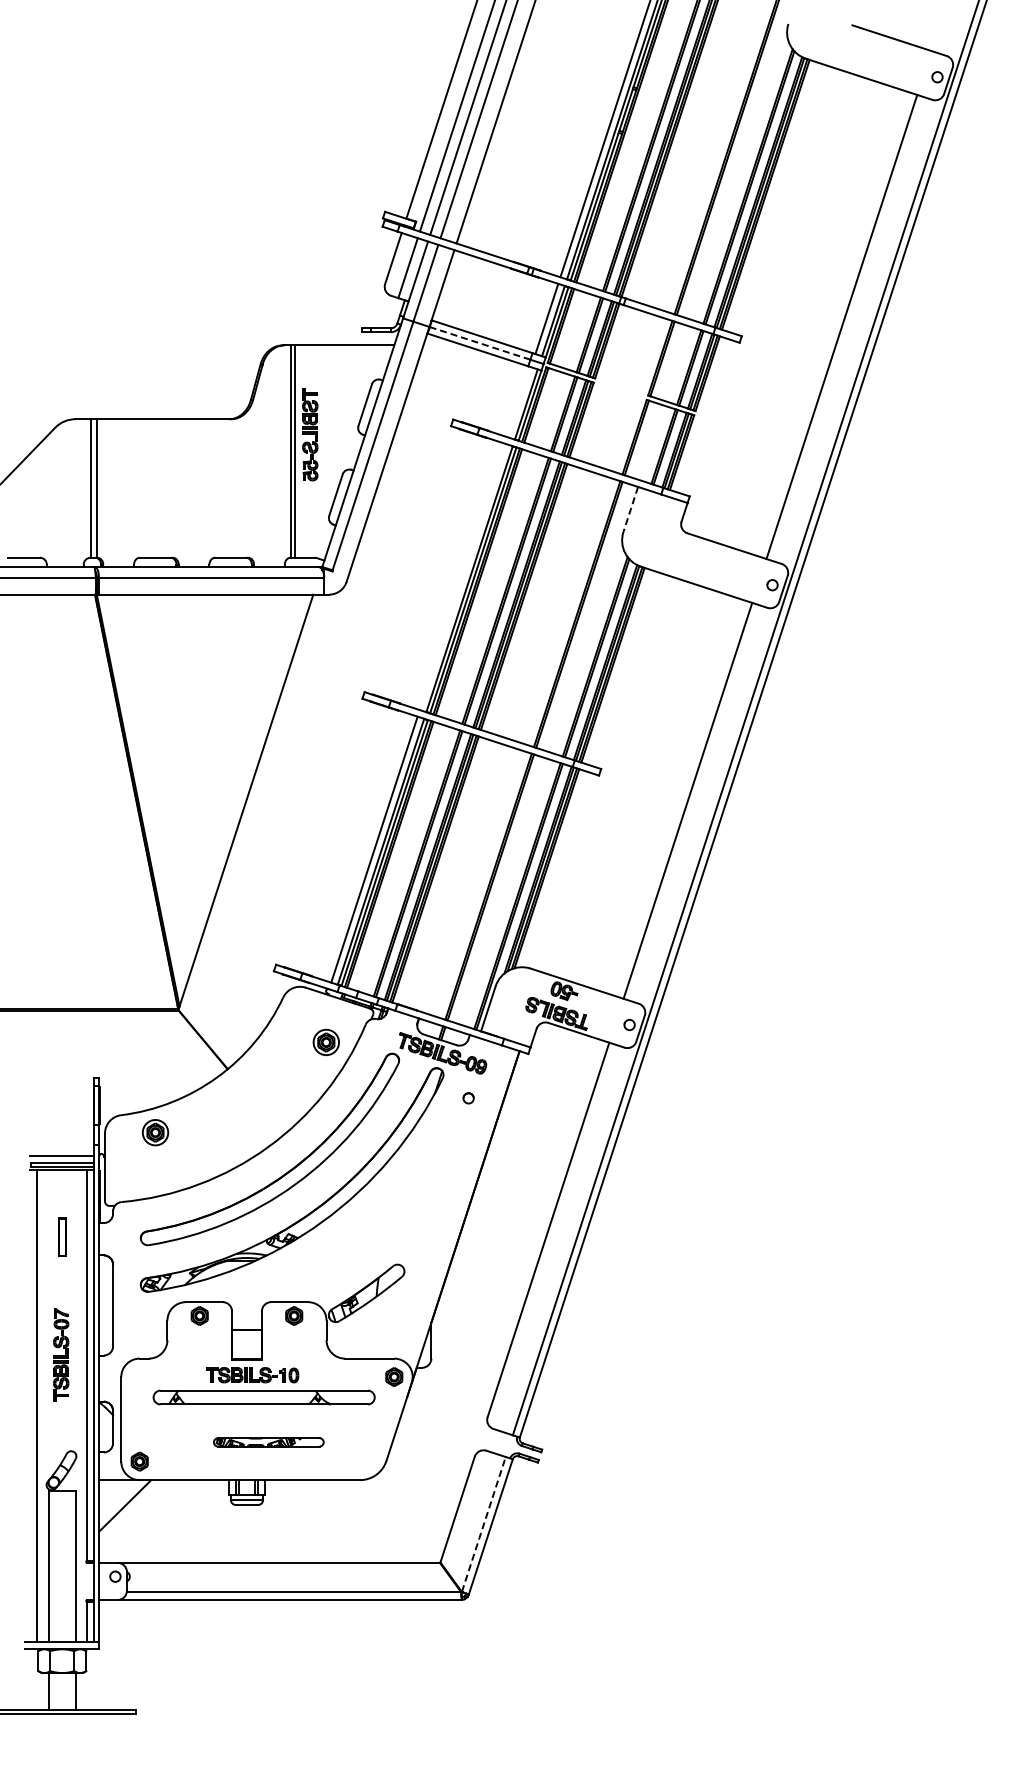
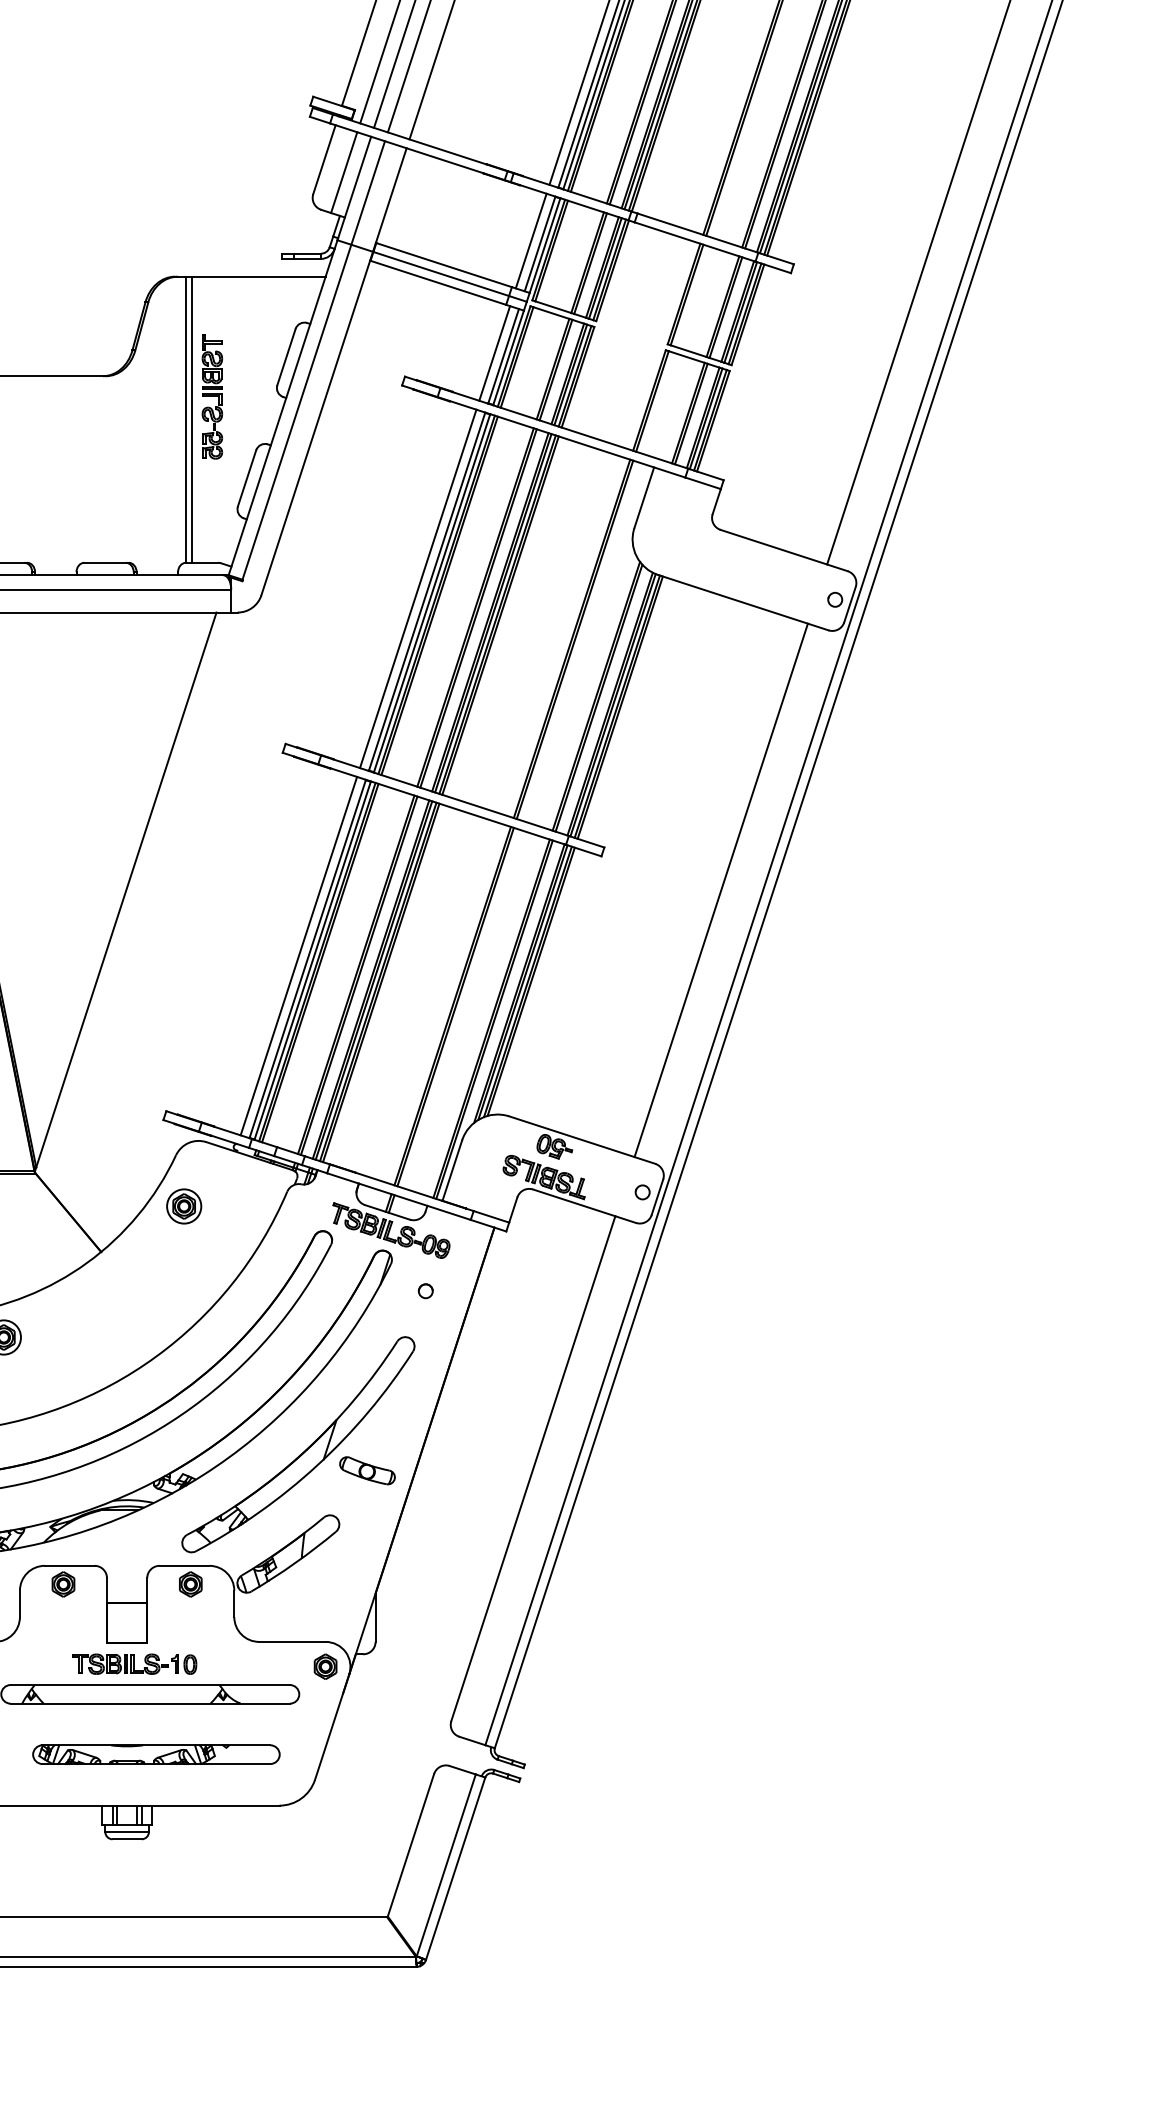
line: (480, 343) -> (441, 274), dashed -> solid
line: (519, 402) -> (494, 353), added
line: (630, 509) -> (643, 497), dashed -> solid
line: (462, 577) -> (417, 589), added
part: (325, 1042) -> (183, 1206), moved
part: (379, 1215) -> (305, 1449), added
part: (268, 1442) -> (156, 1754), size x1.67
line: (483, 1524) -> (445, 1865), dashed -> solid

